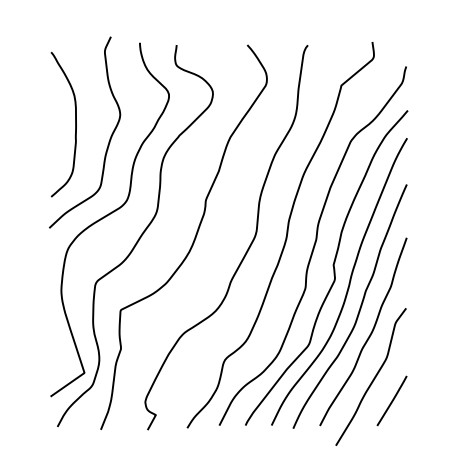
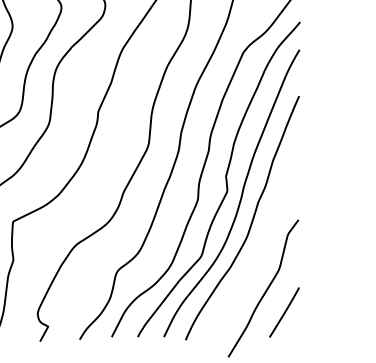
curve: (369, 334) -> (261, 246), removed

